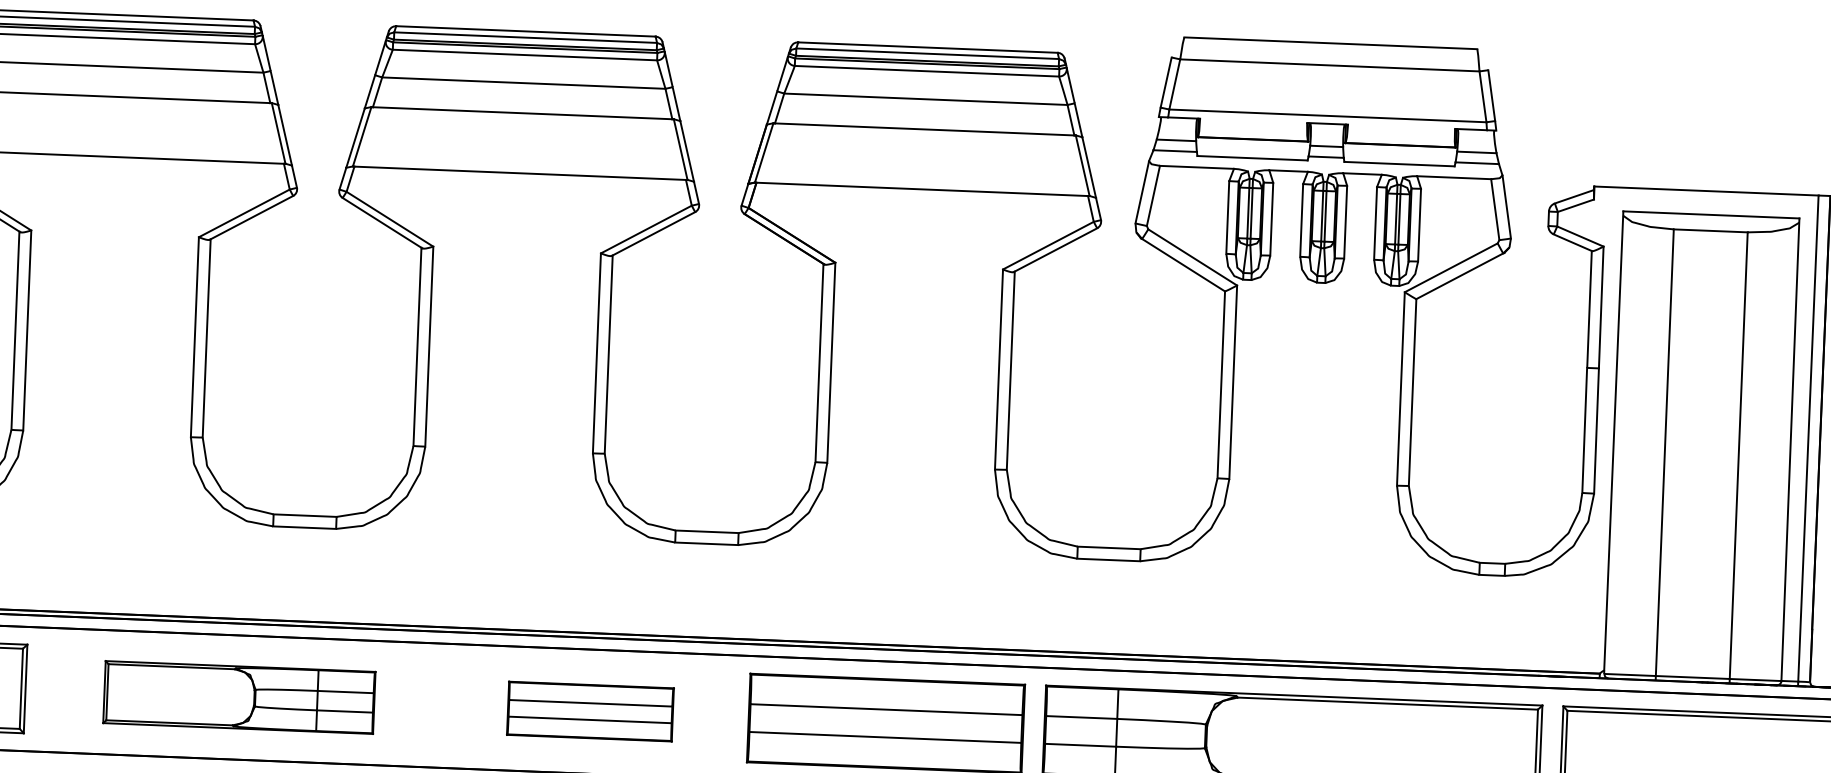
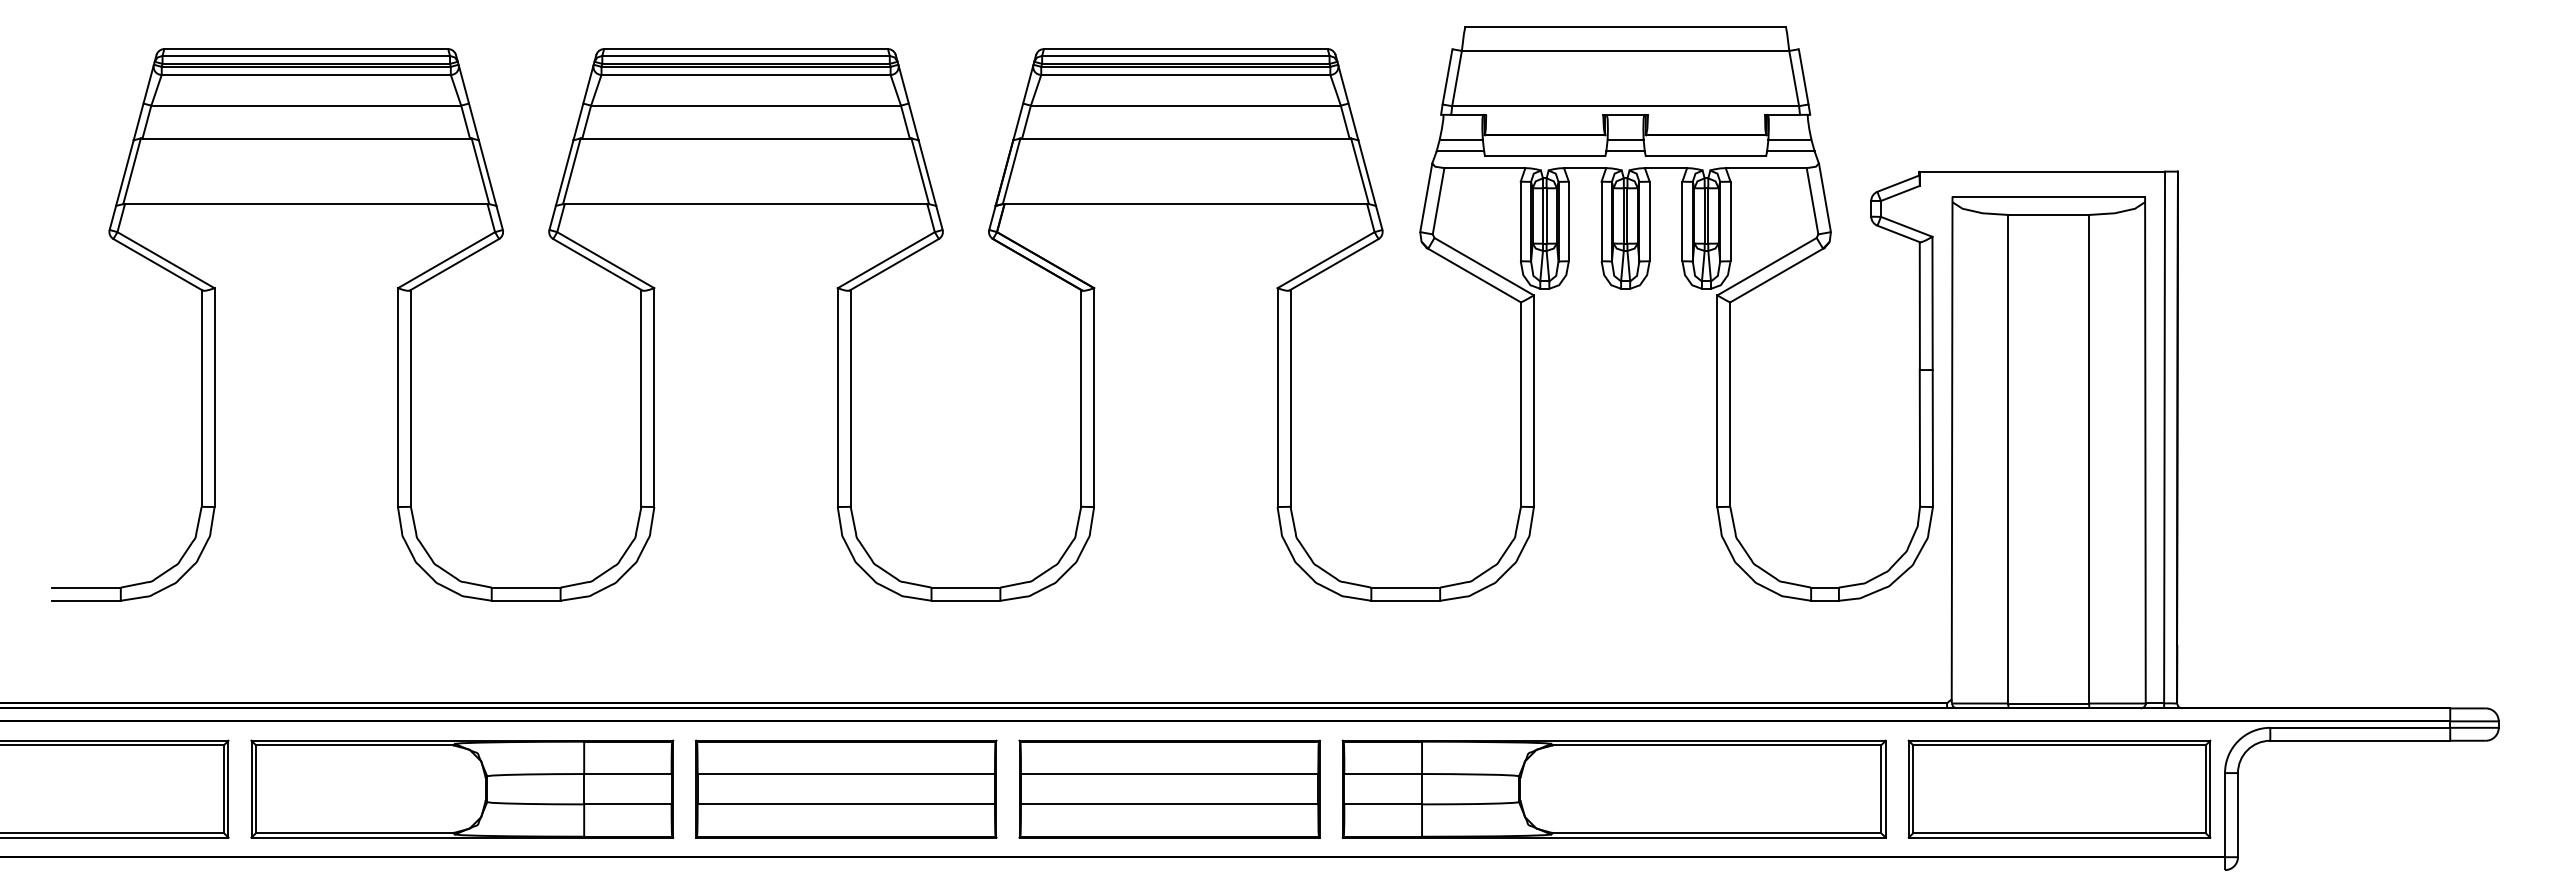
part: (239, 696) -> (462, 788), size x1.43
part: (590, 711) -> (846, 788), size x1.67

